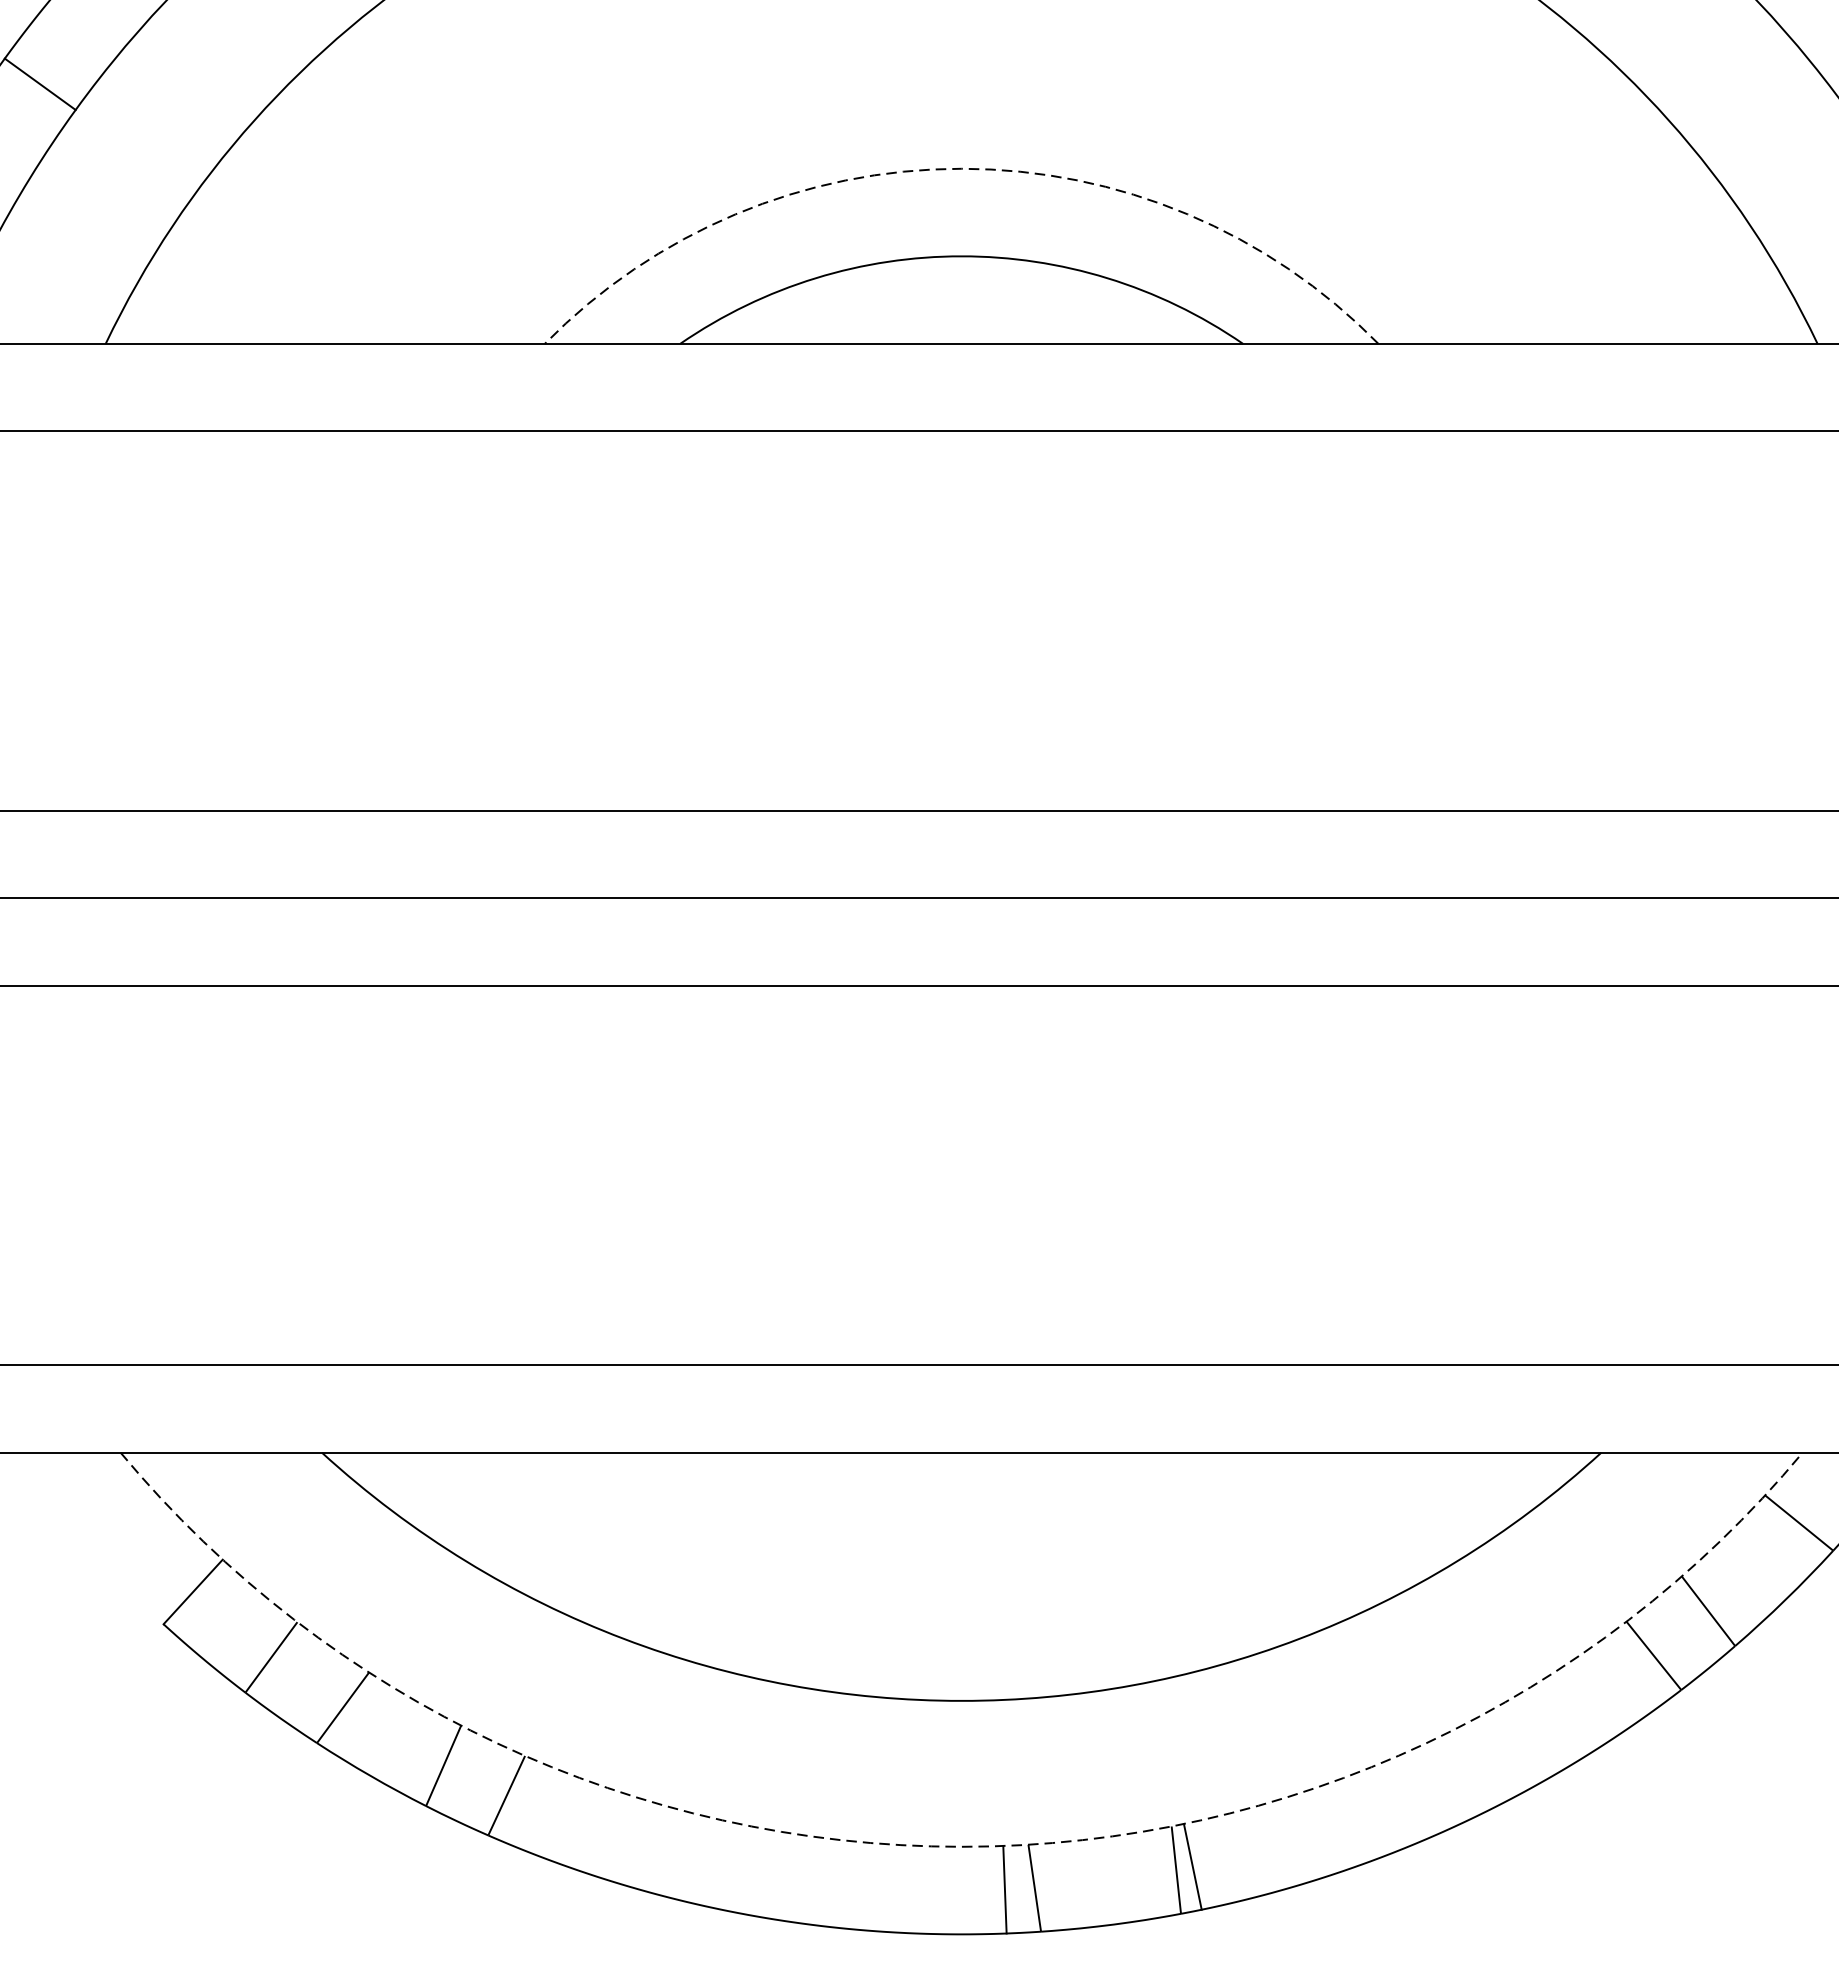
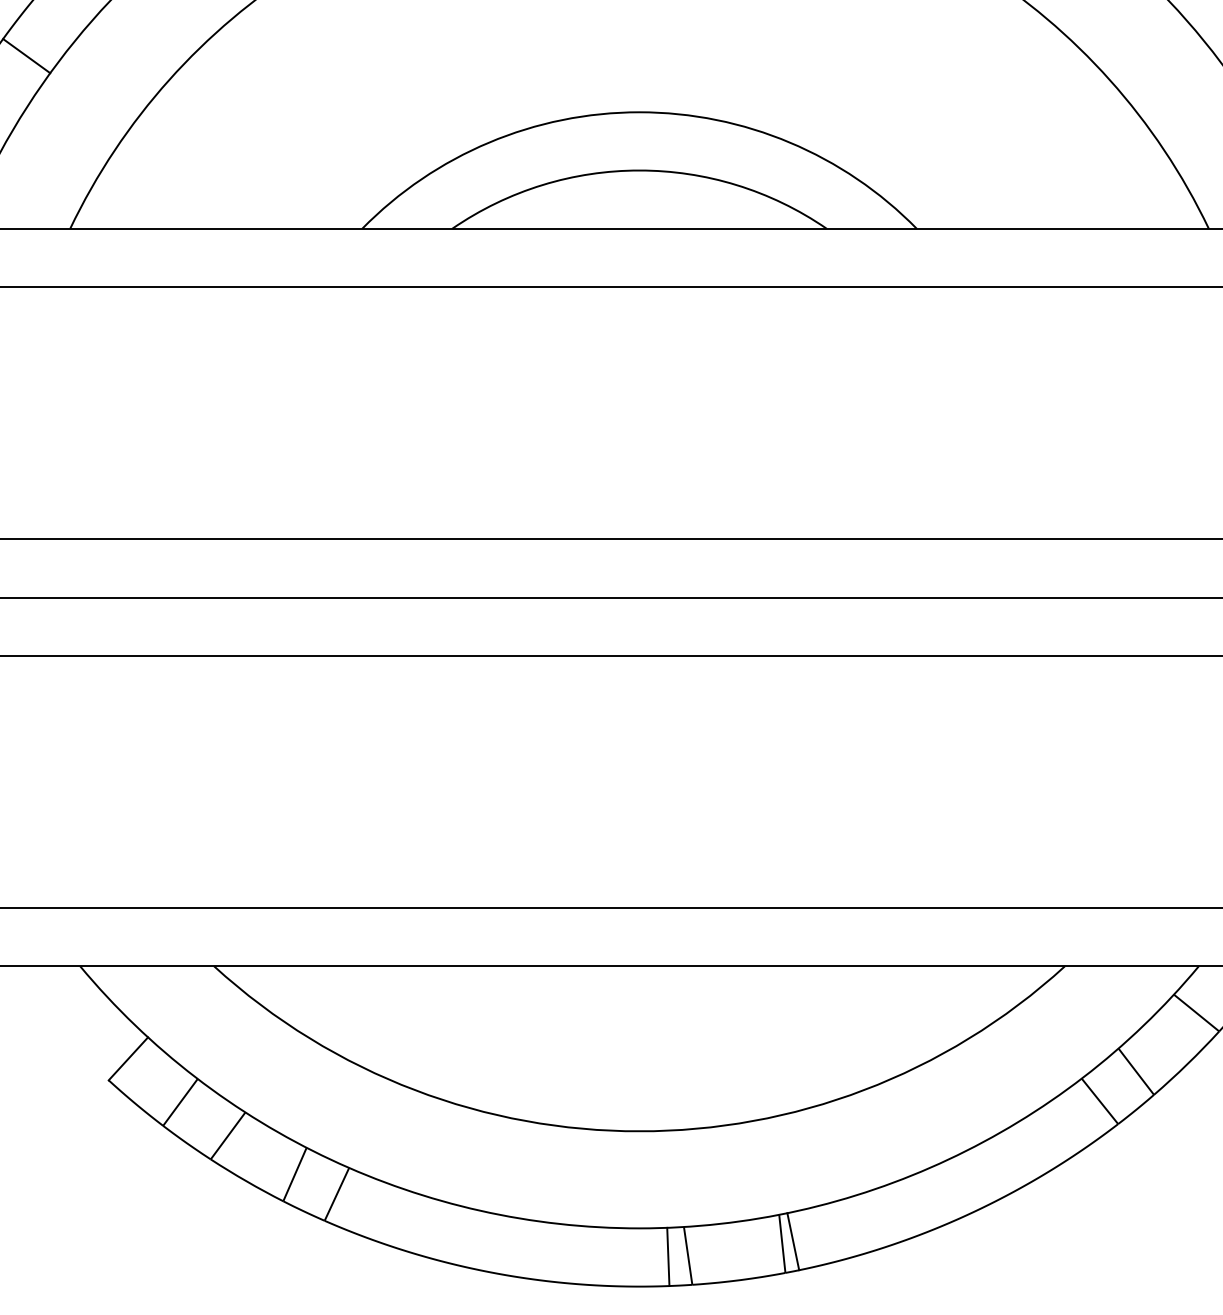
arc: (961, 169) -> (639, 112), dashed -> solid
arc: (961, 1846) -> (639, 1228), dashed -> solid

